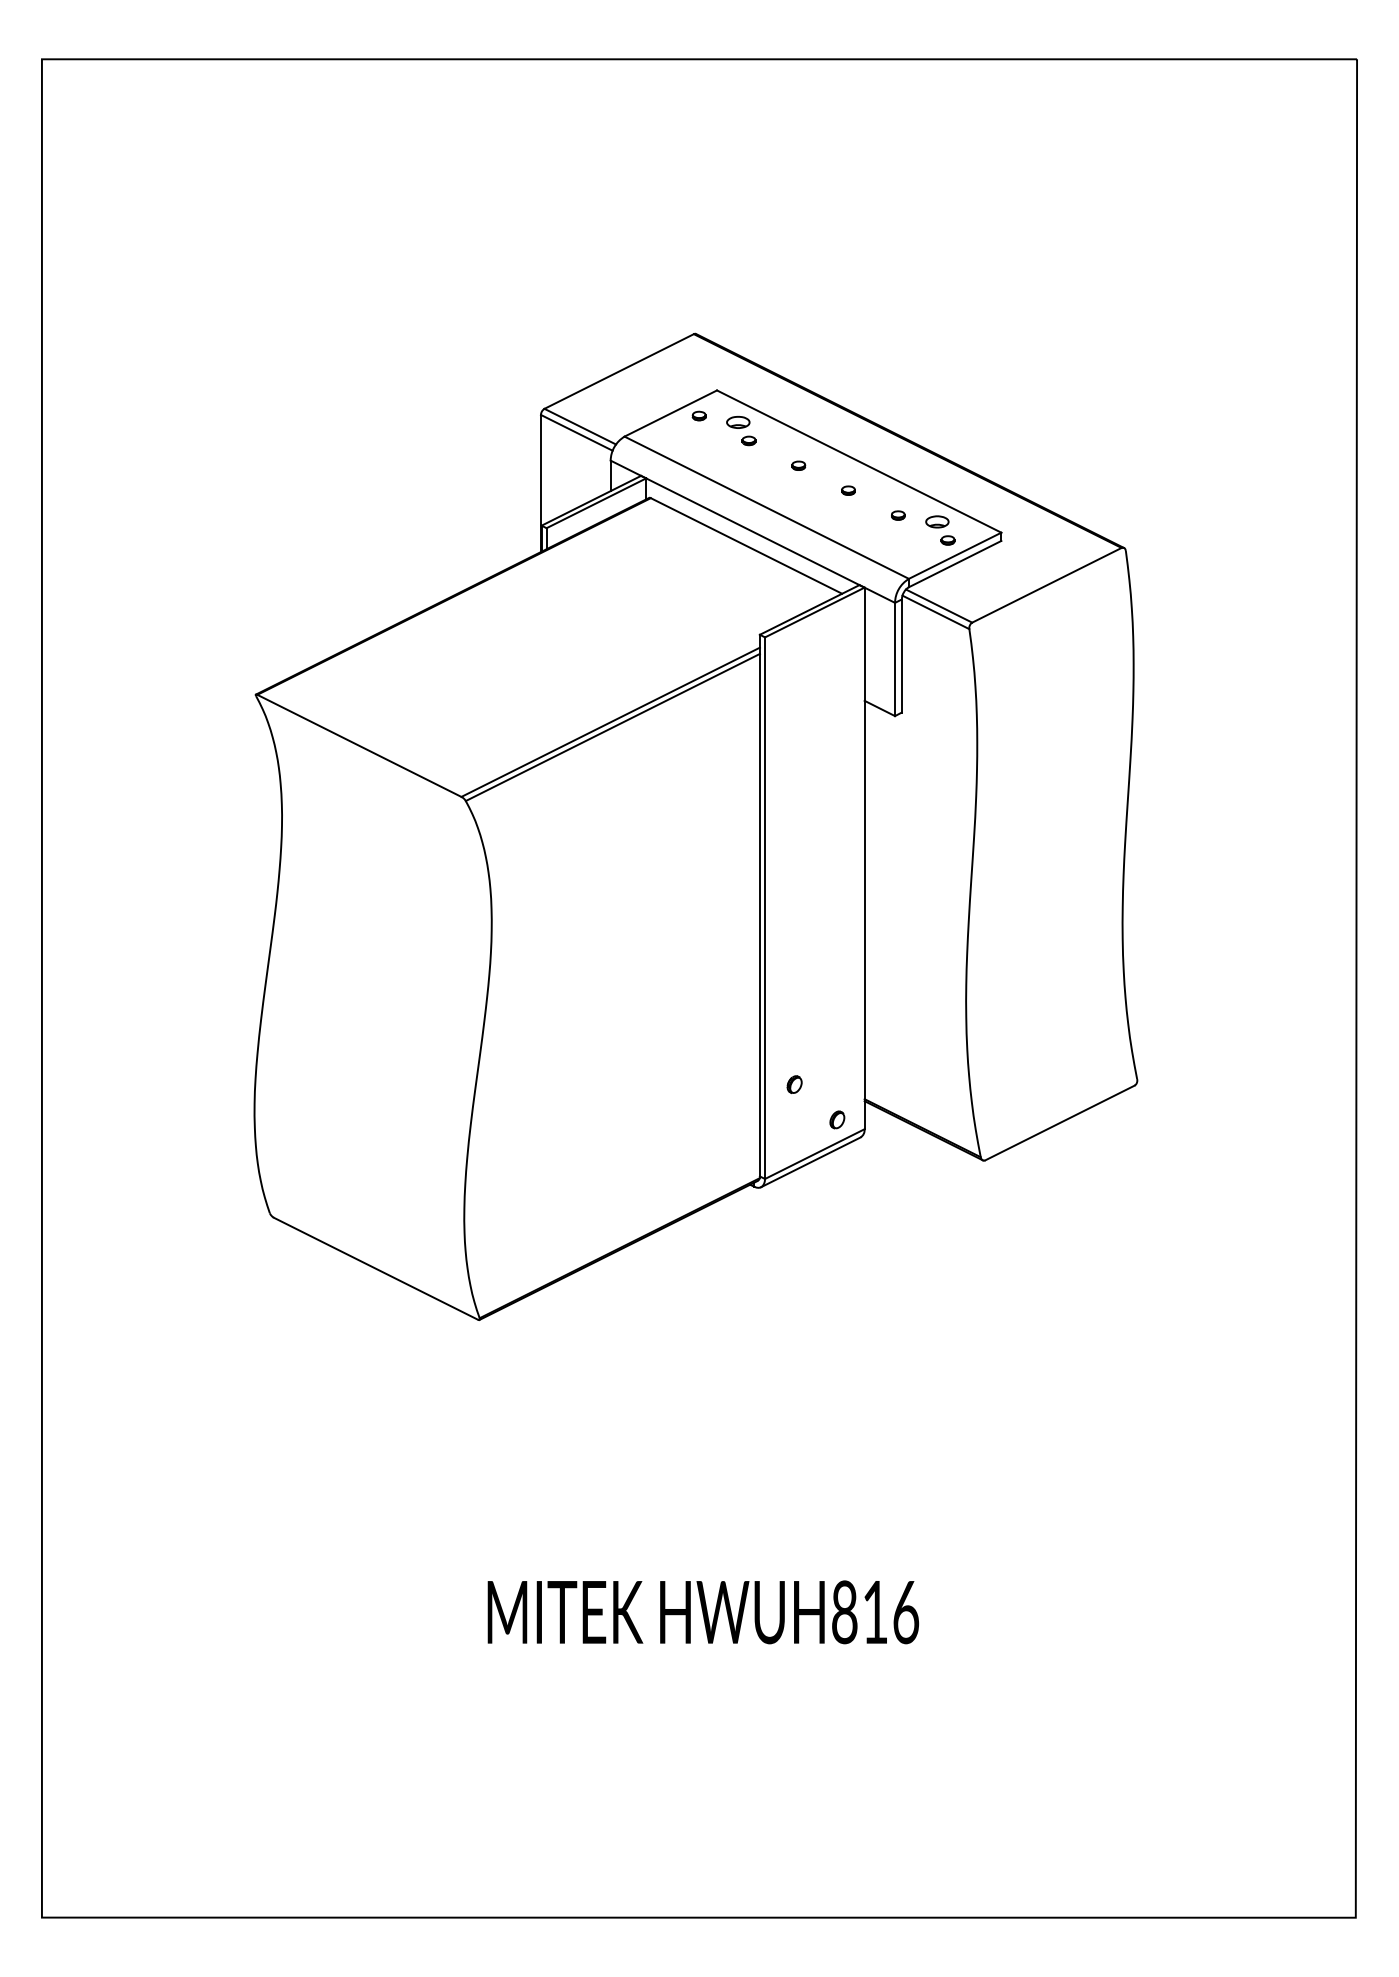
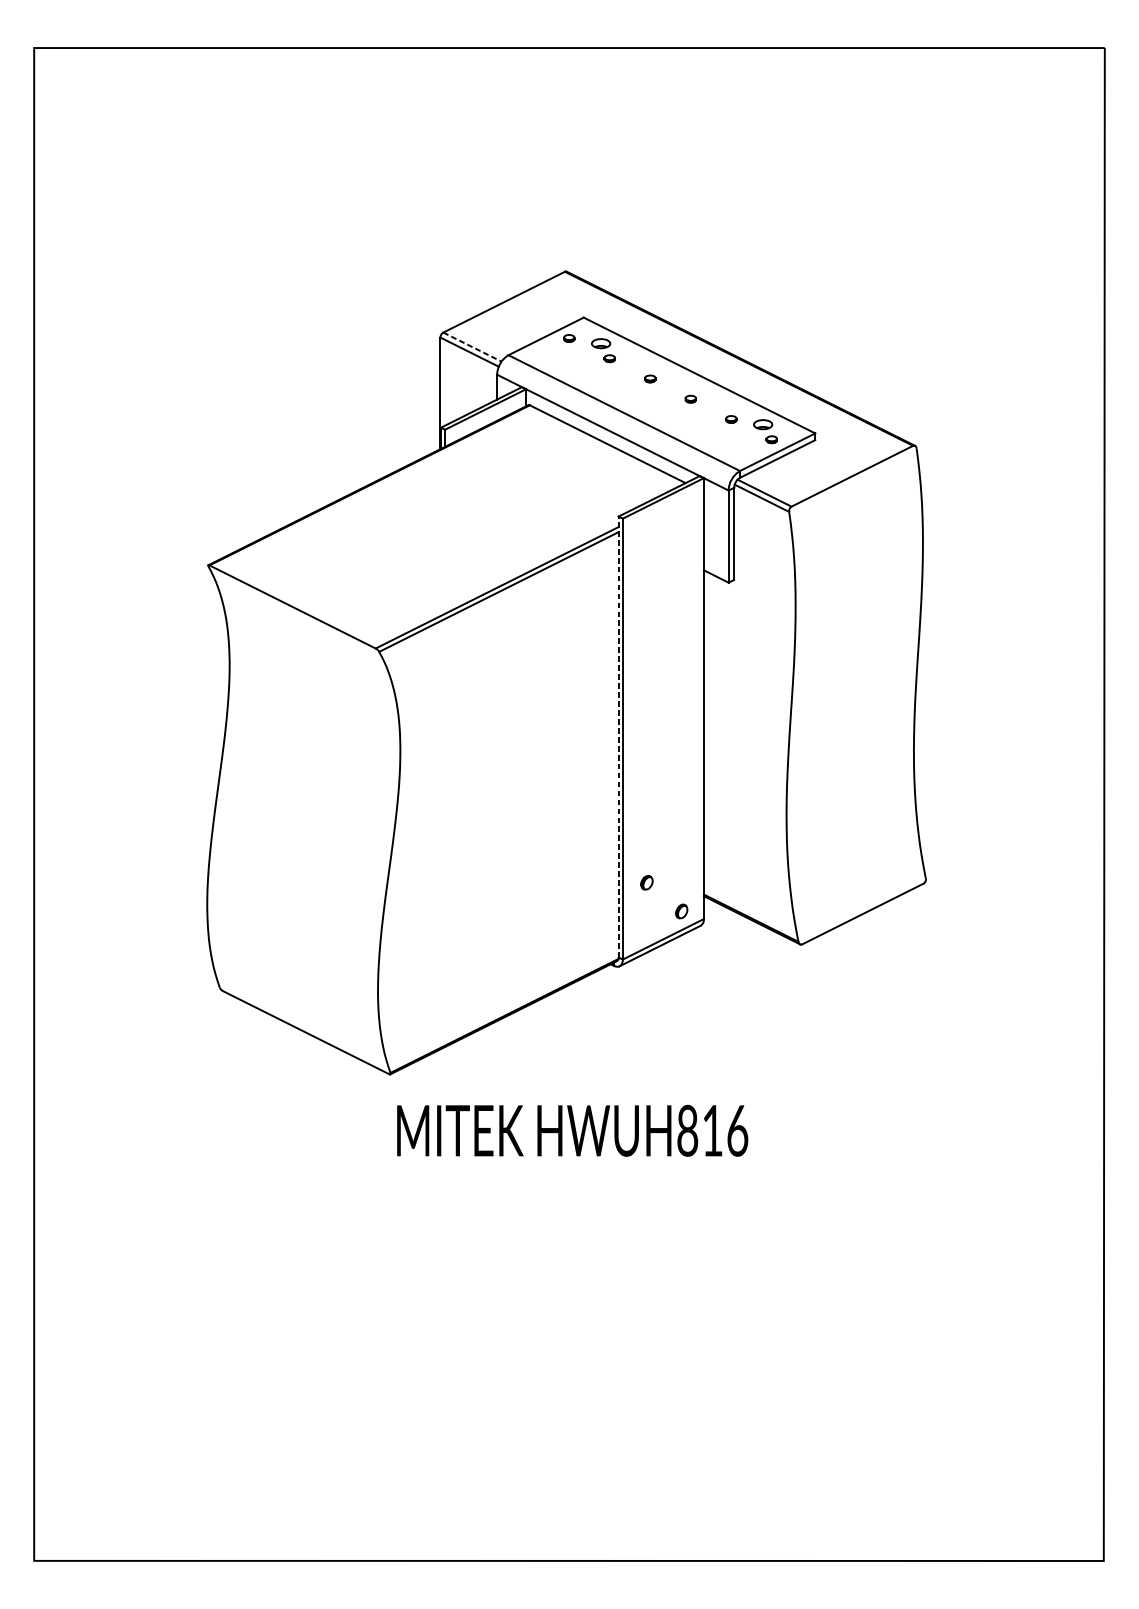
line: (580, 426) -> (472, 346), solid -> dashed
line: (759, 905) -> (618, 736), solid -> dashed
text: (702, 1612) -> (571, 1130), moved

